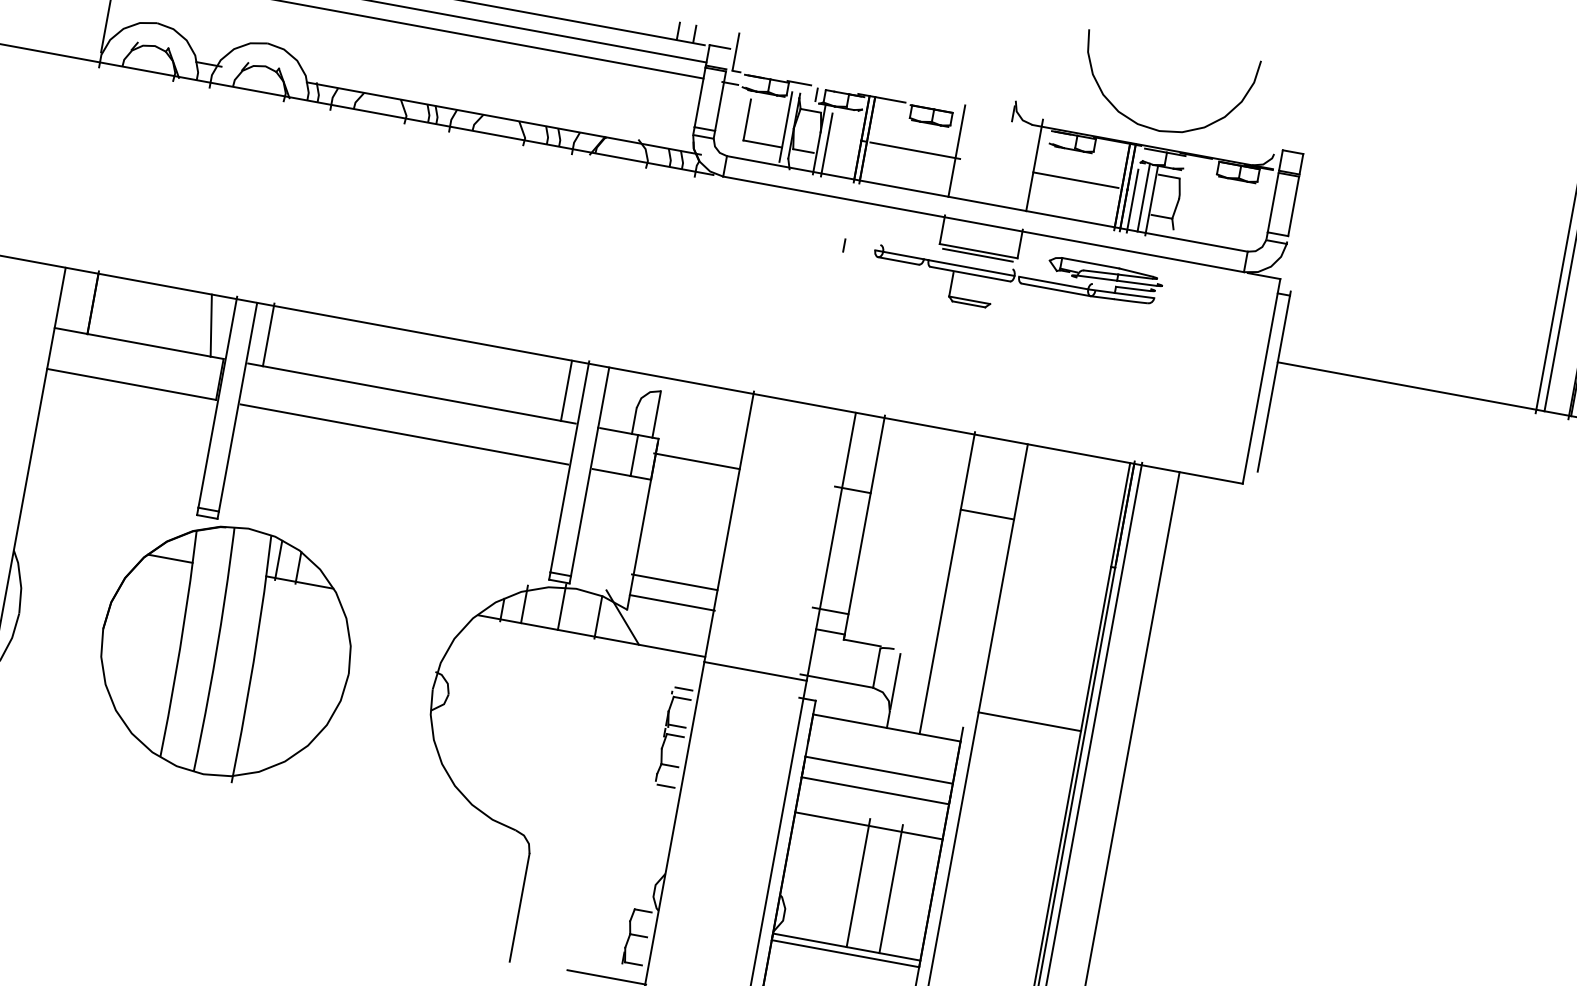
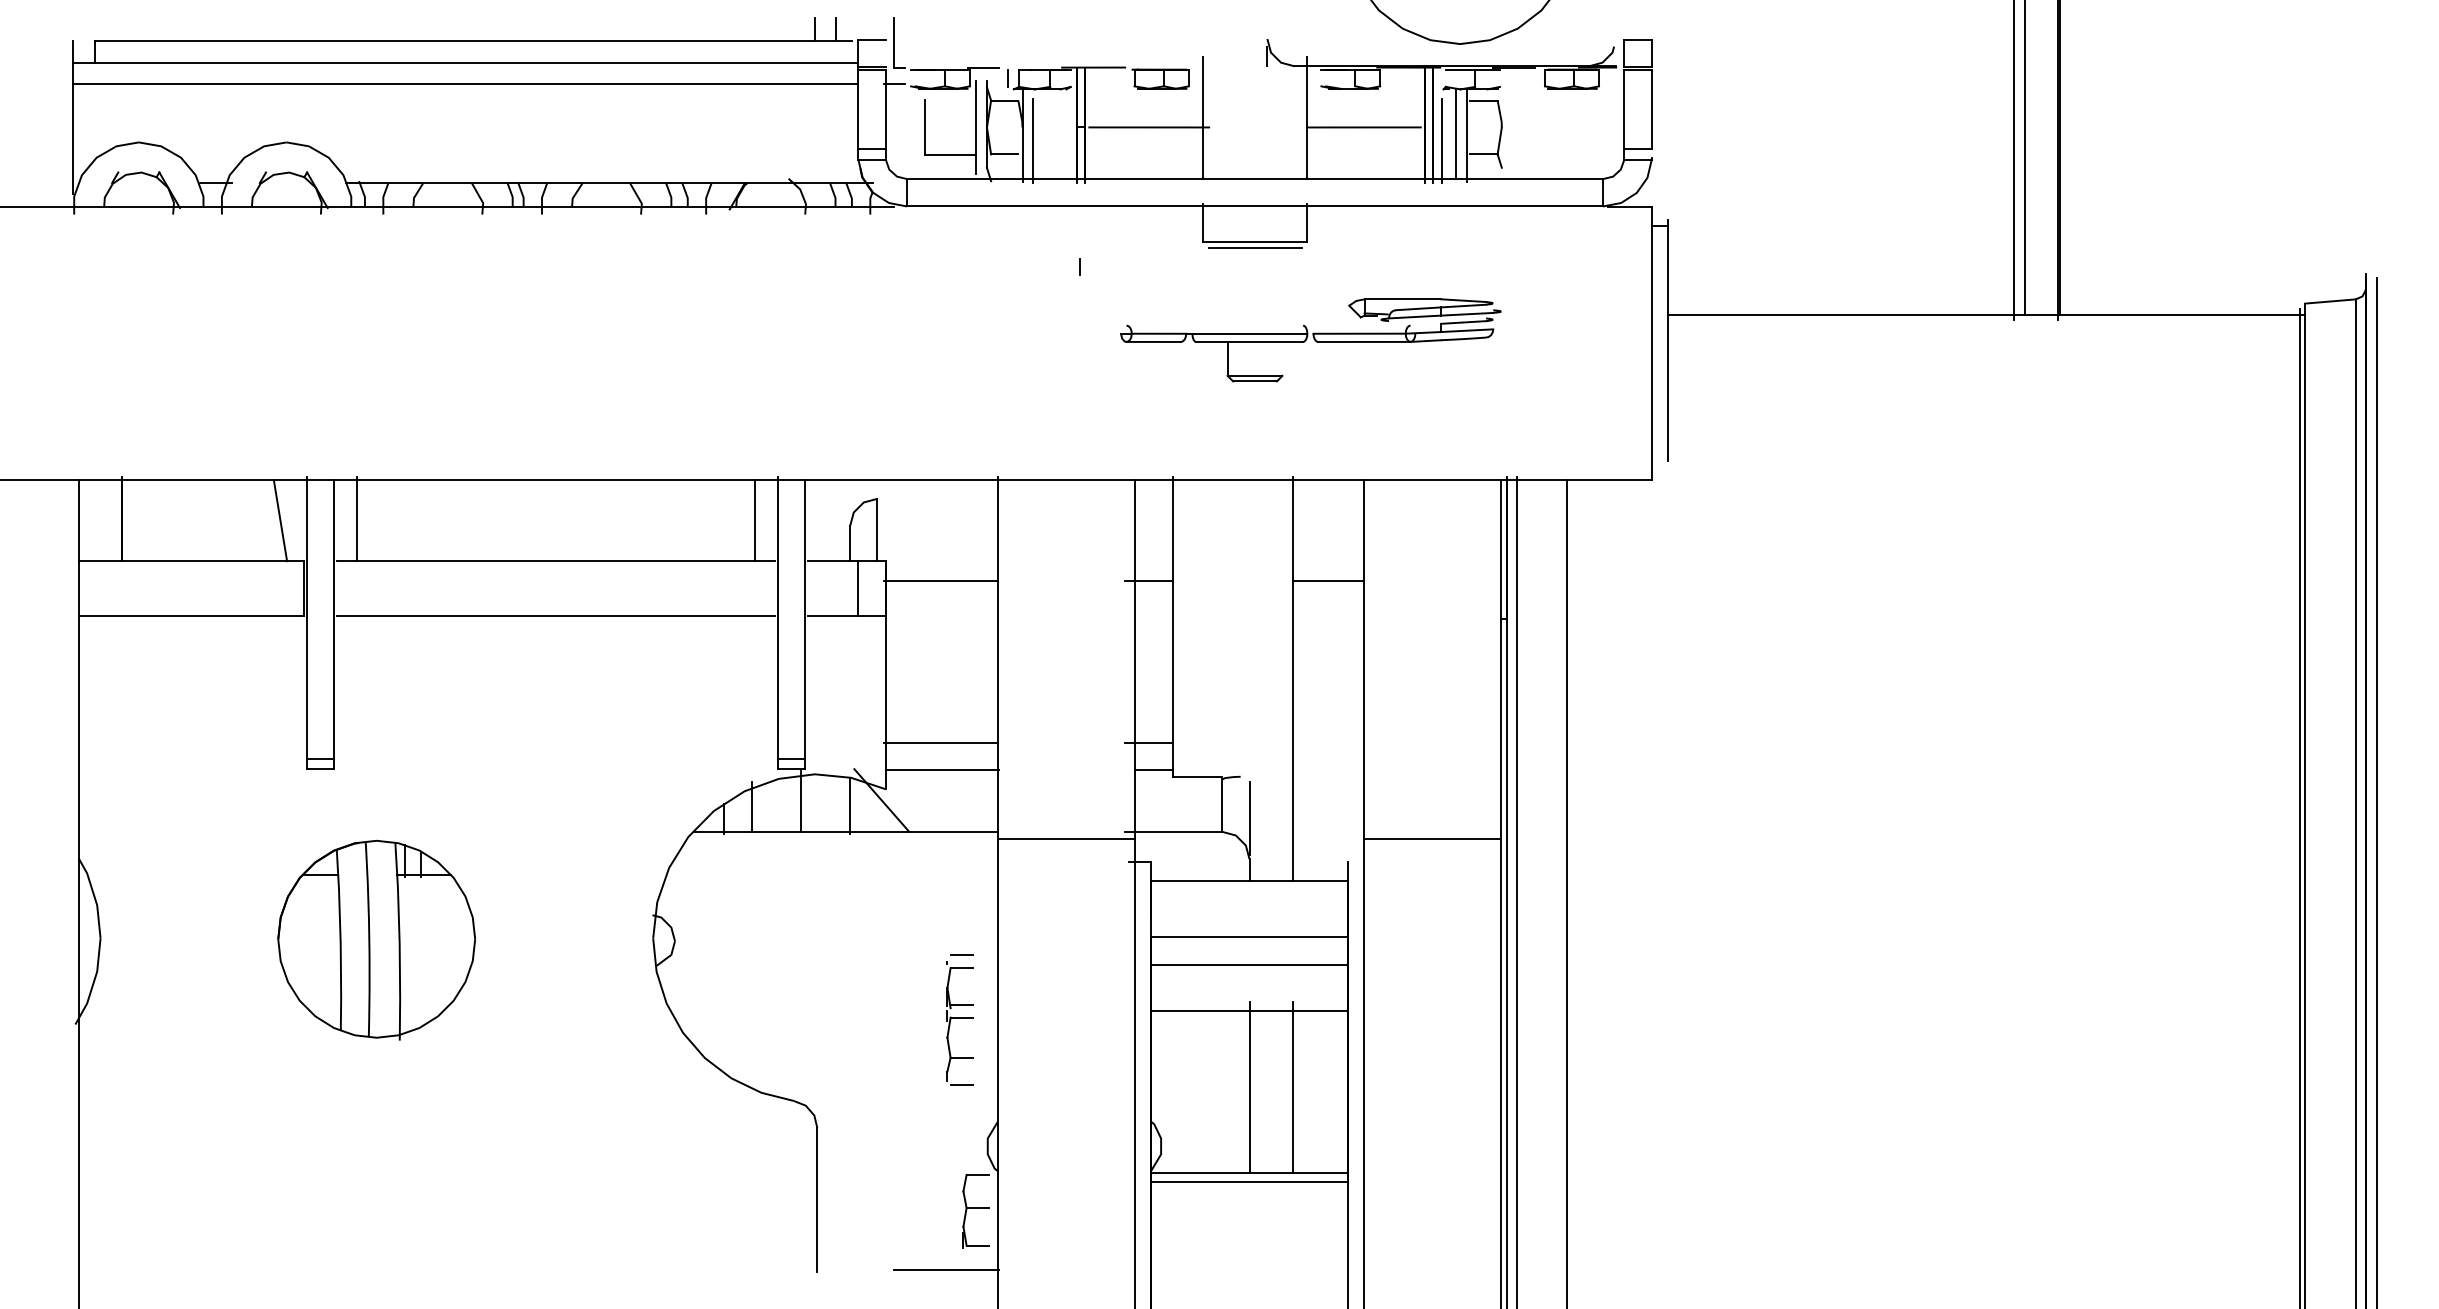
part: (1016, 281) -> (1310, 340), moved
part: (225, 652) -> (376, 940), size x0.6
part: (673, 736) -> (959, 1019), moved

